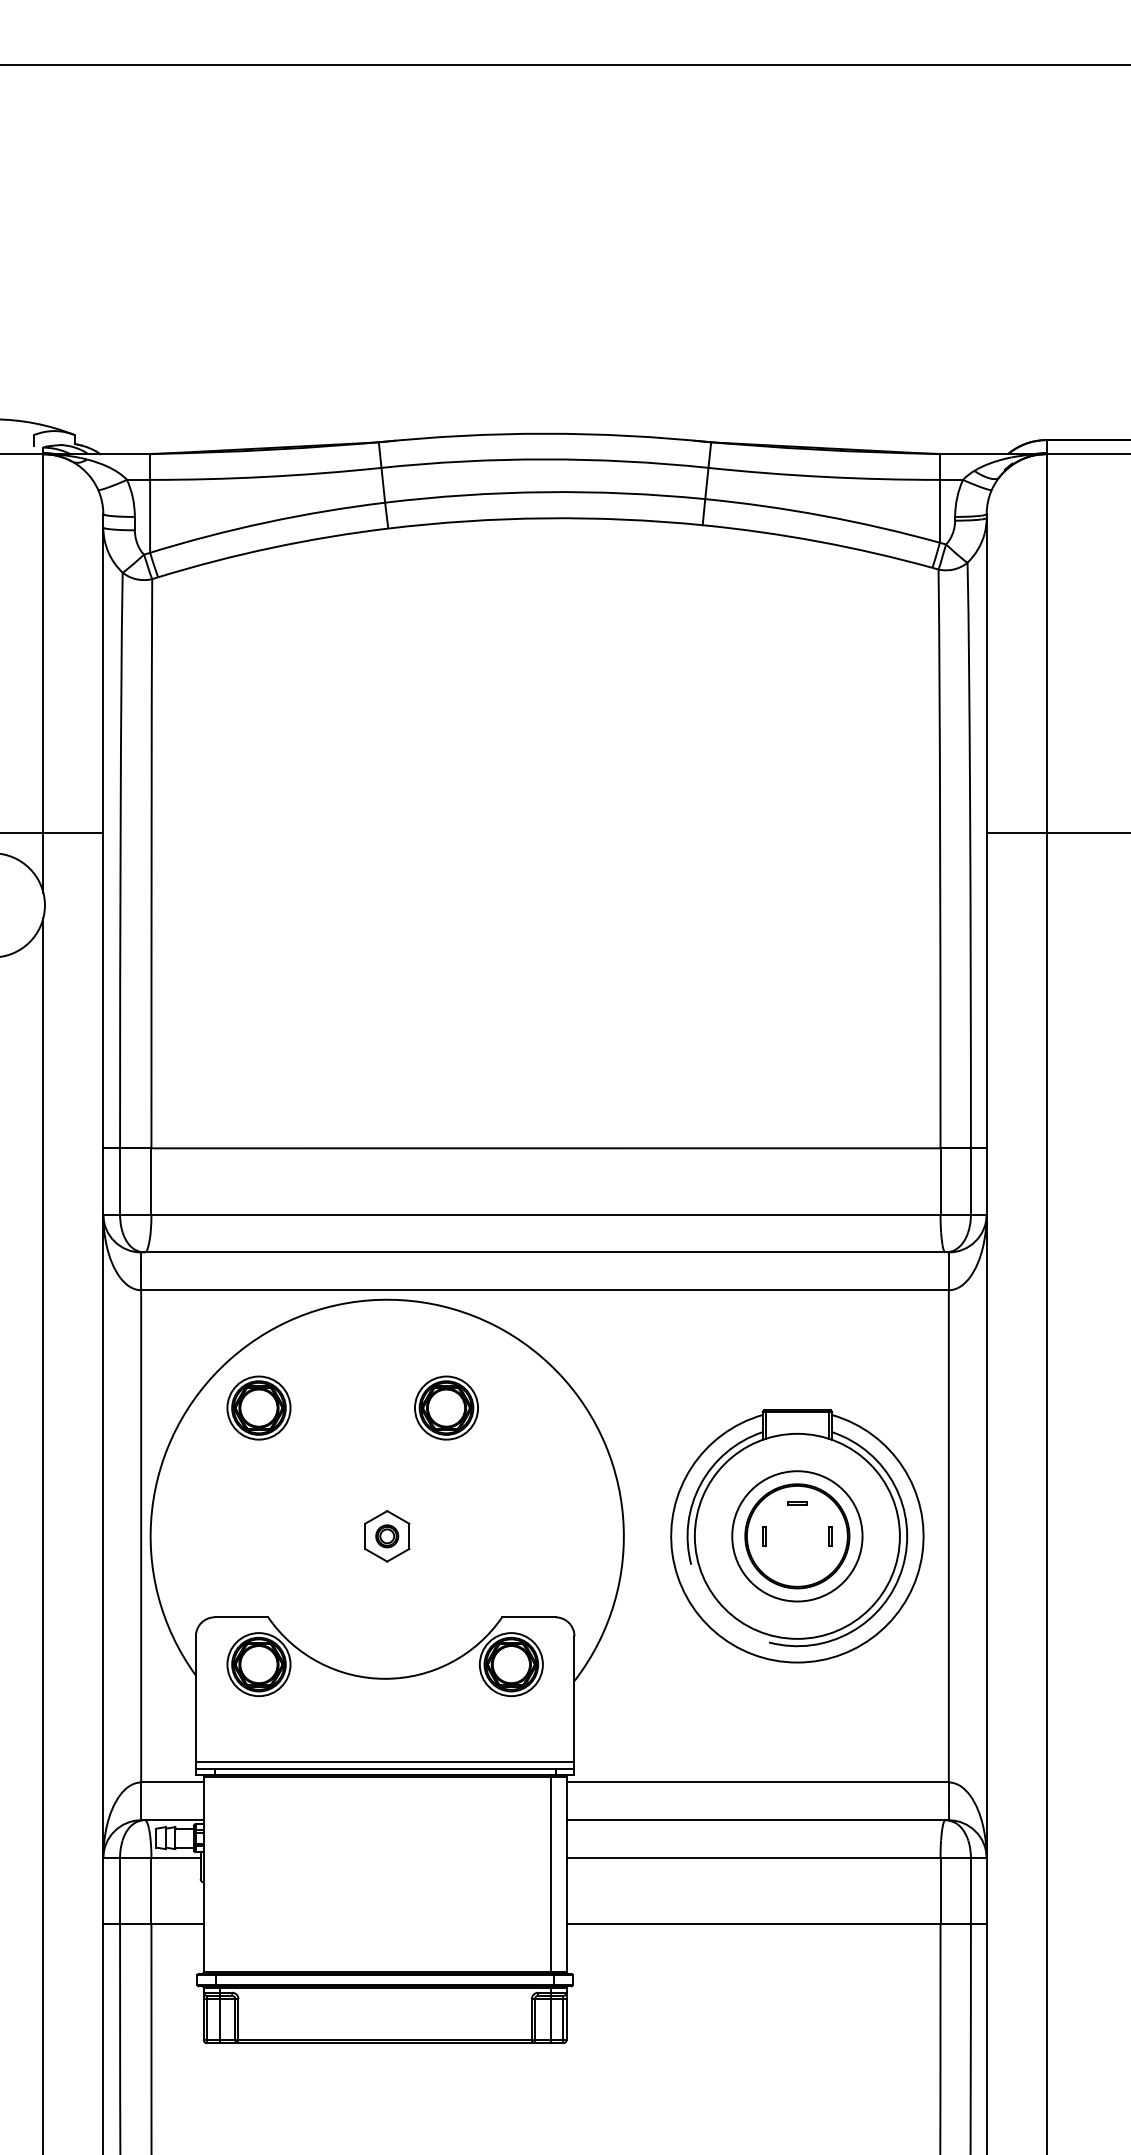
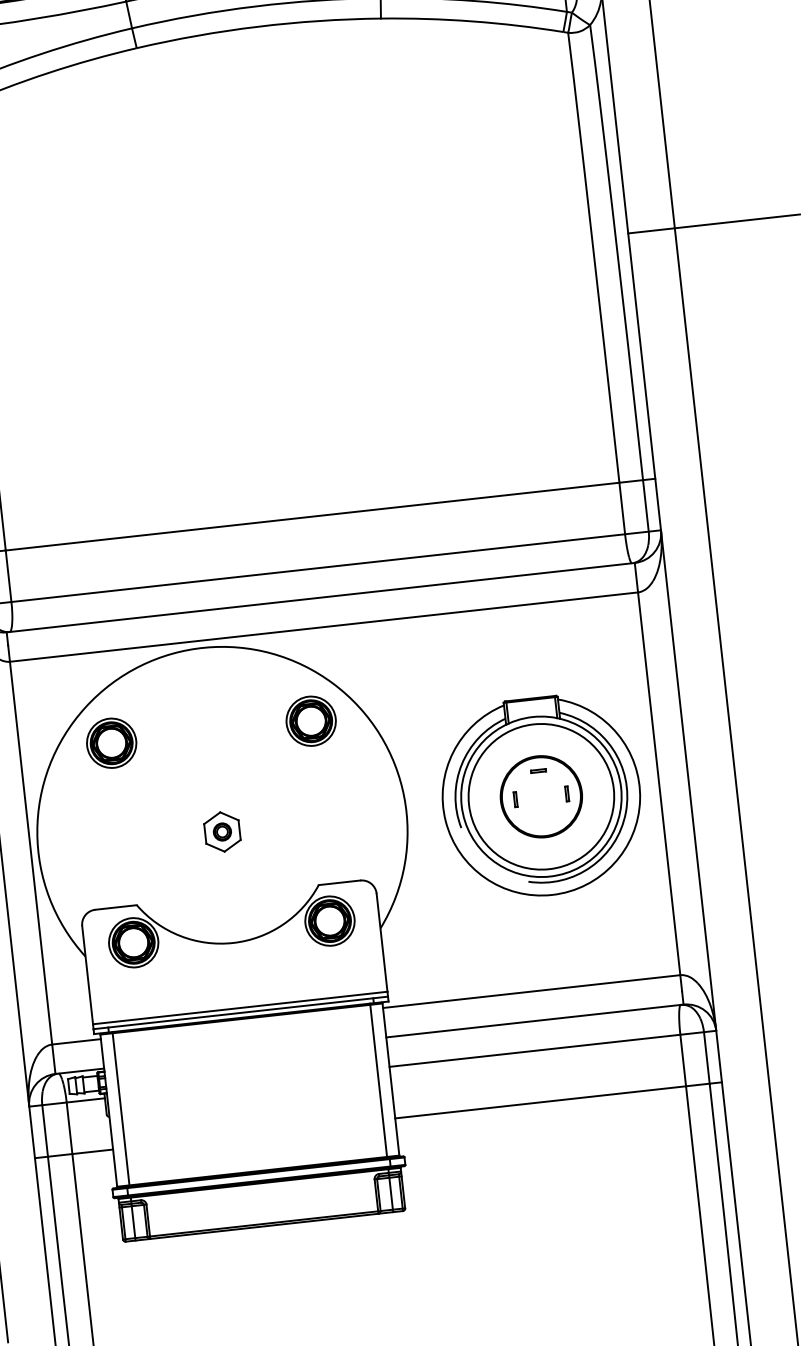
part: (446, 1407) -> (311, 720), moved
circle: (797, 1536) -> (541, 796), size x1.43
line: (219, 1874) -> (121, 1109), added

